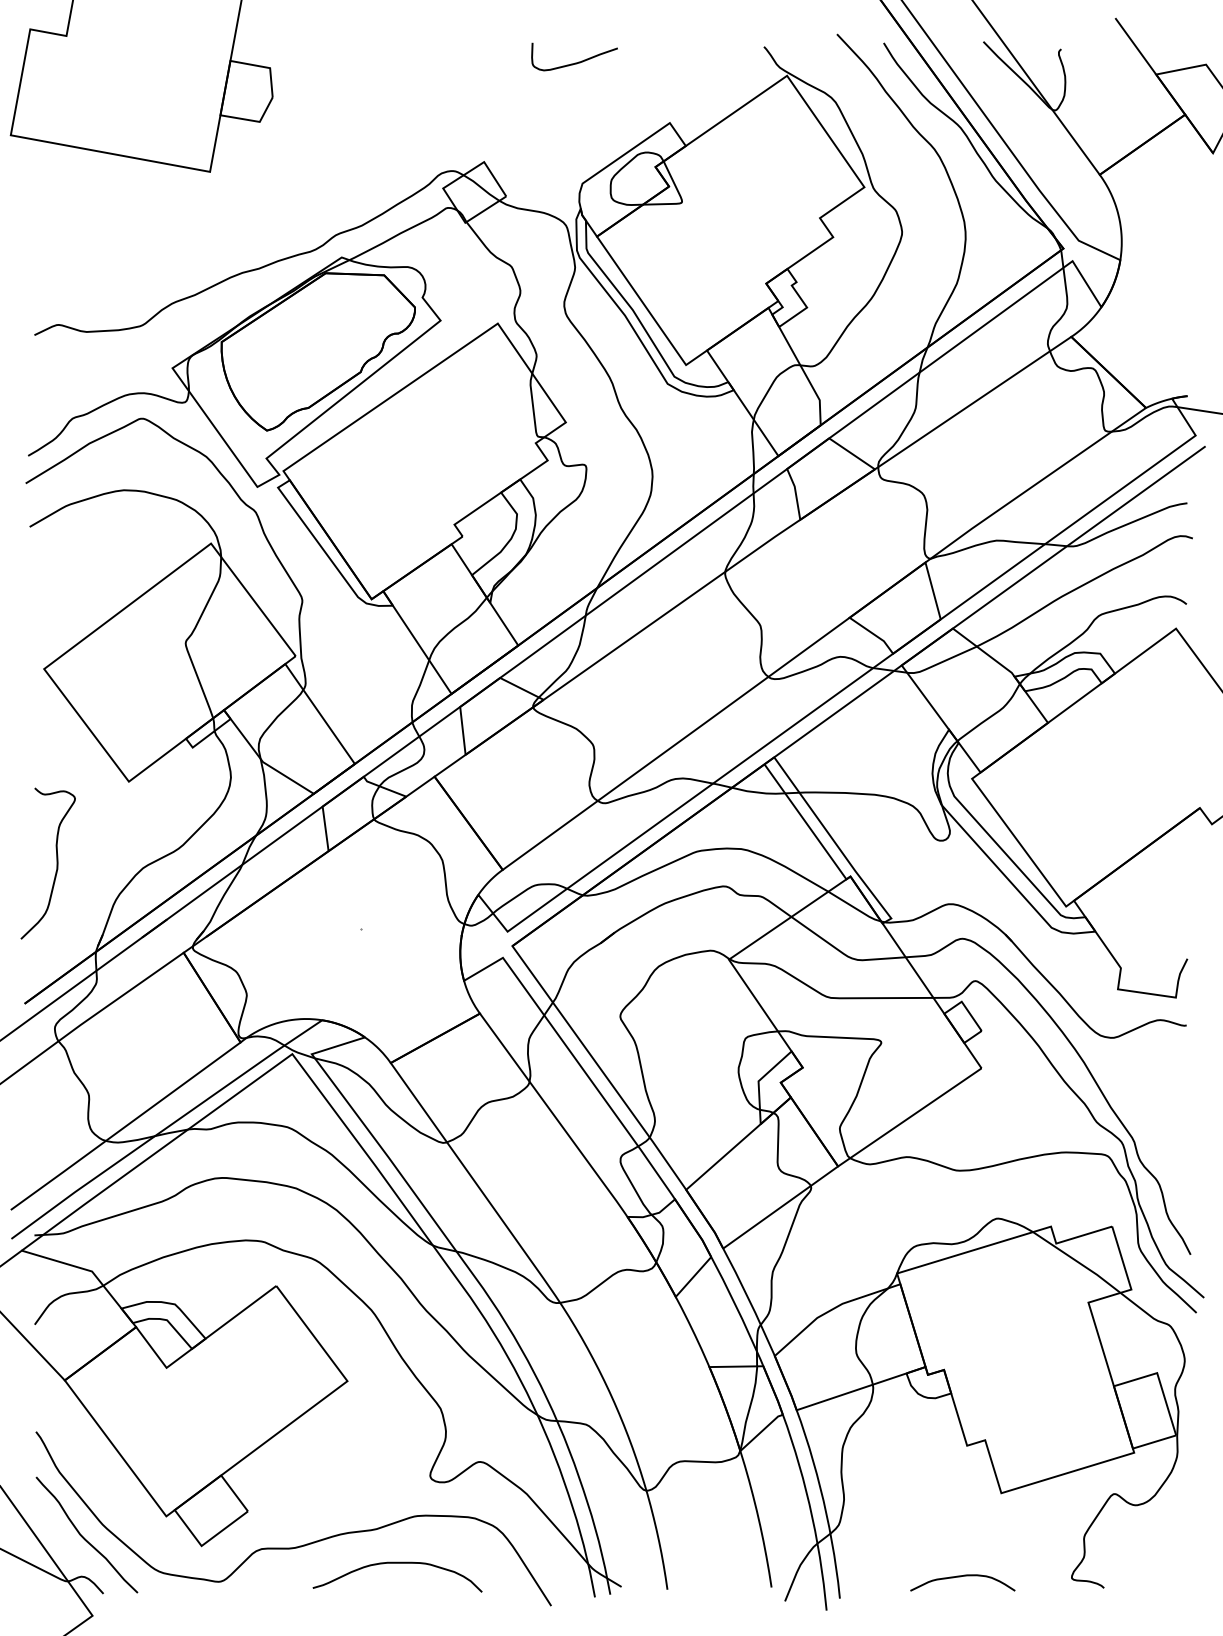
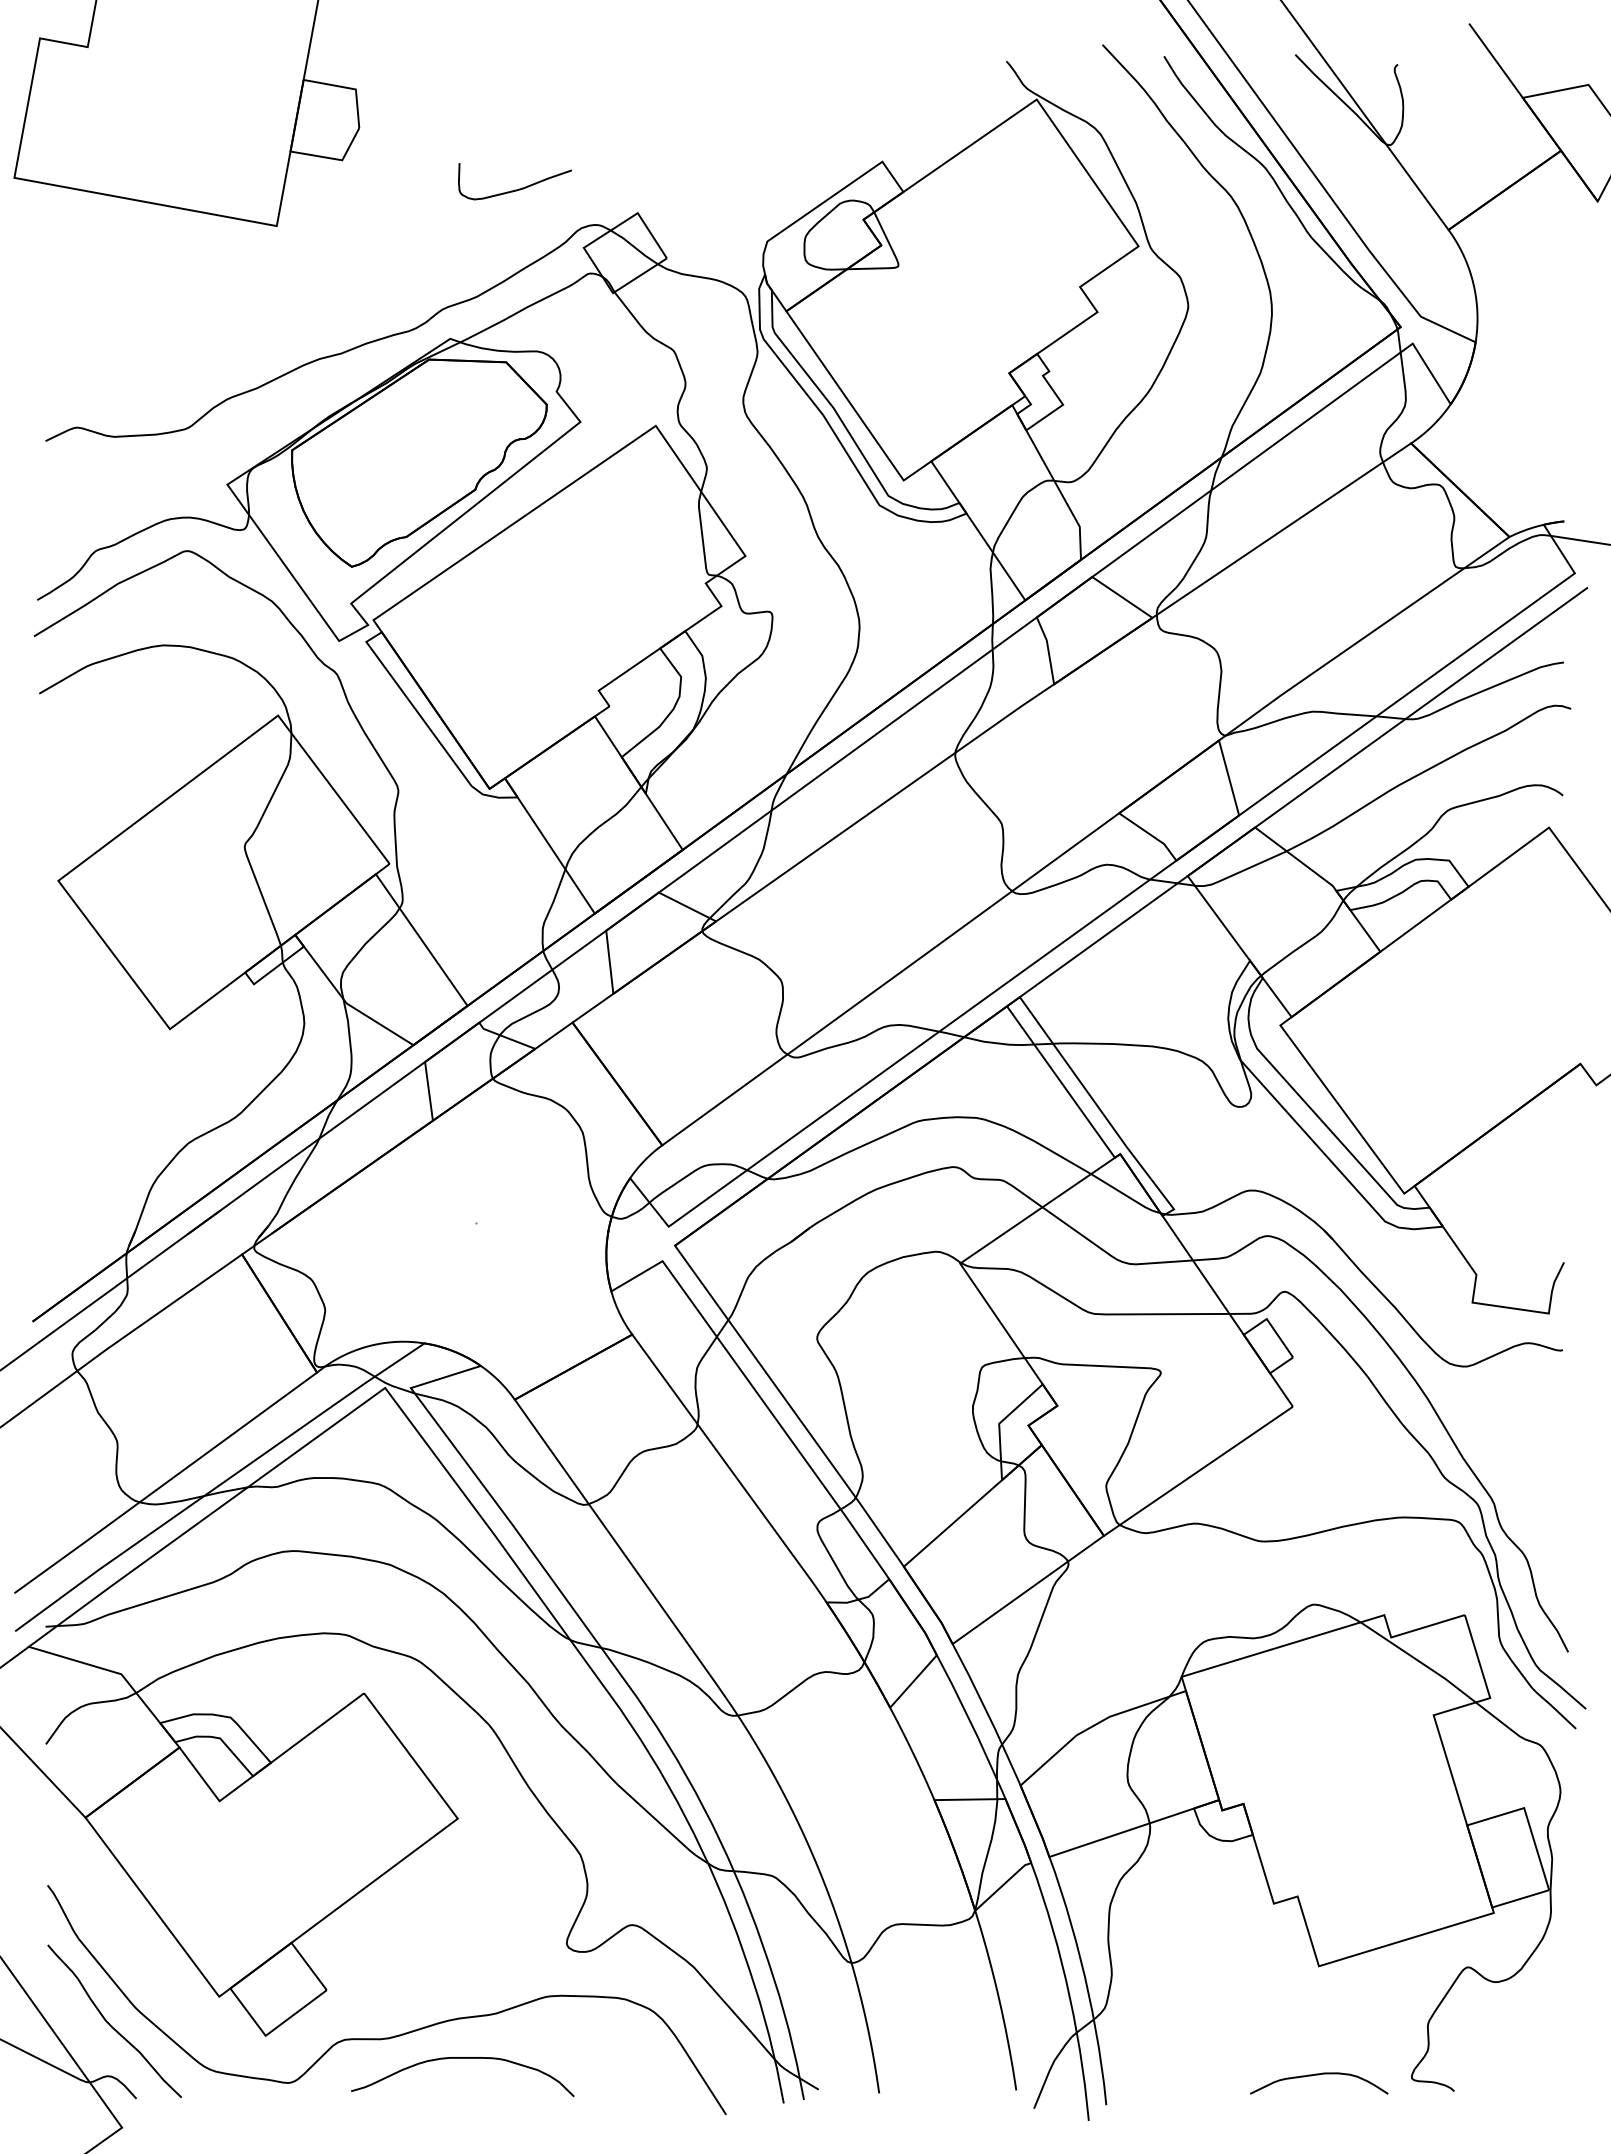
curve: (577, 62) -> (518, 188), moved
curve: (56, 860) -> (74, 1132), removed
curve: (397, 1563) -> (462, 2058), moved
curve: (963, 1576) -> (1319, 2075), moved

